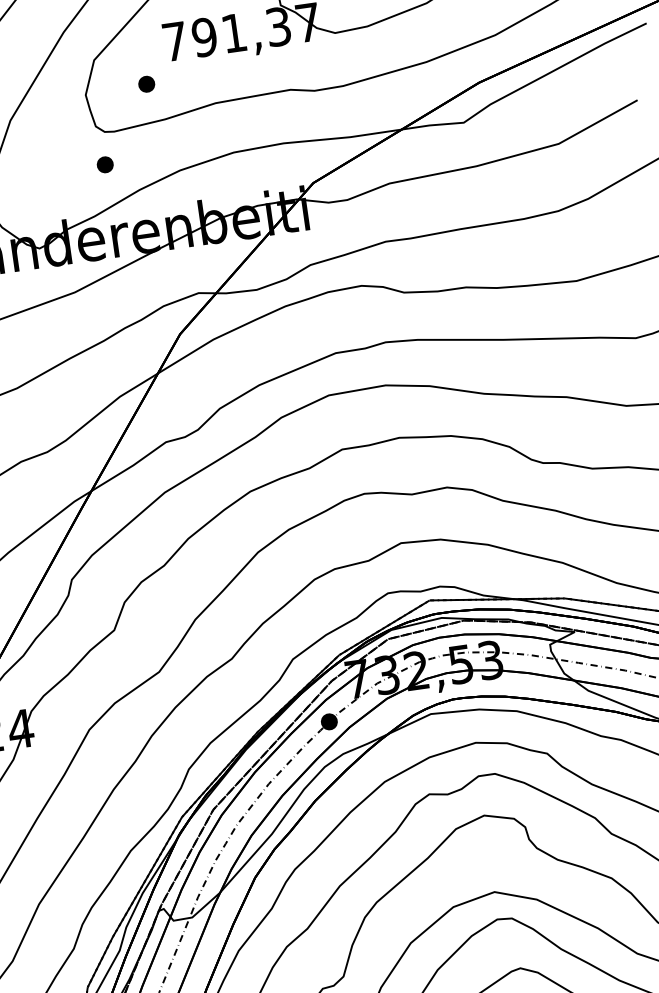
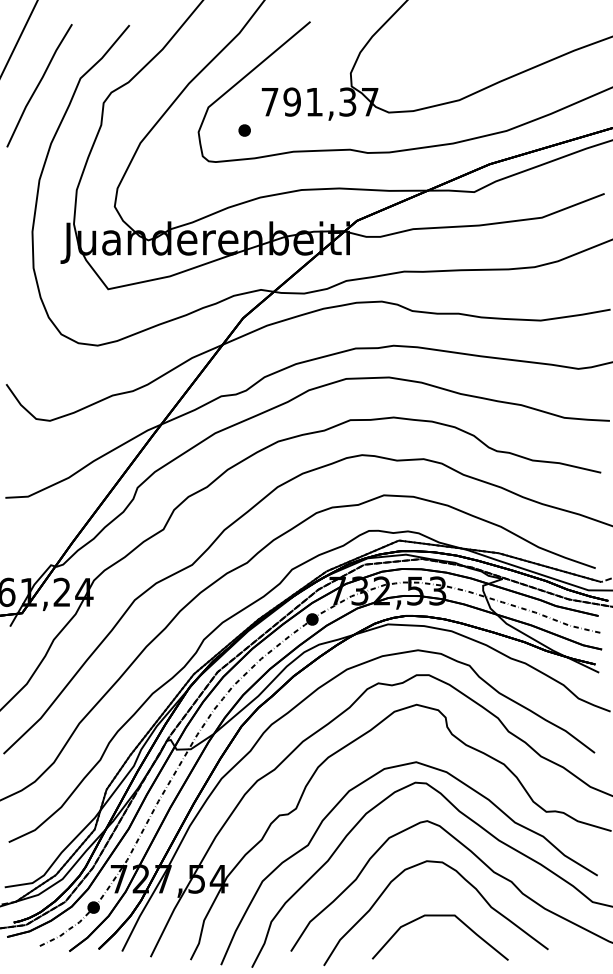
part: (105, 164) -> (205, 185), removed

